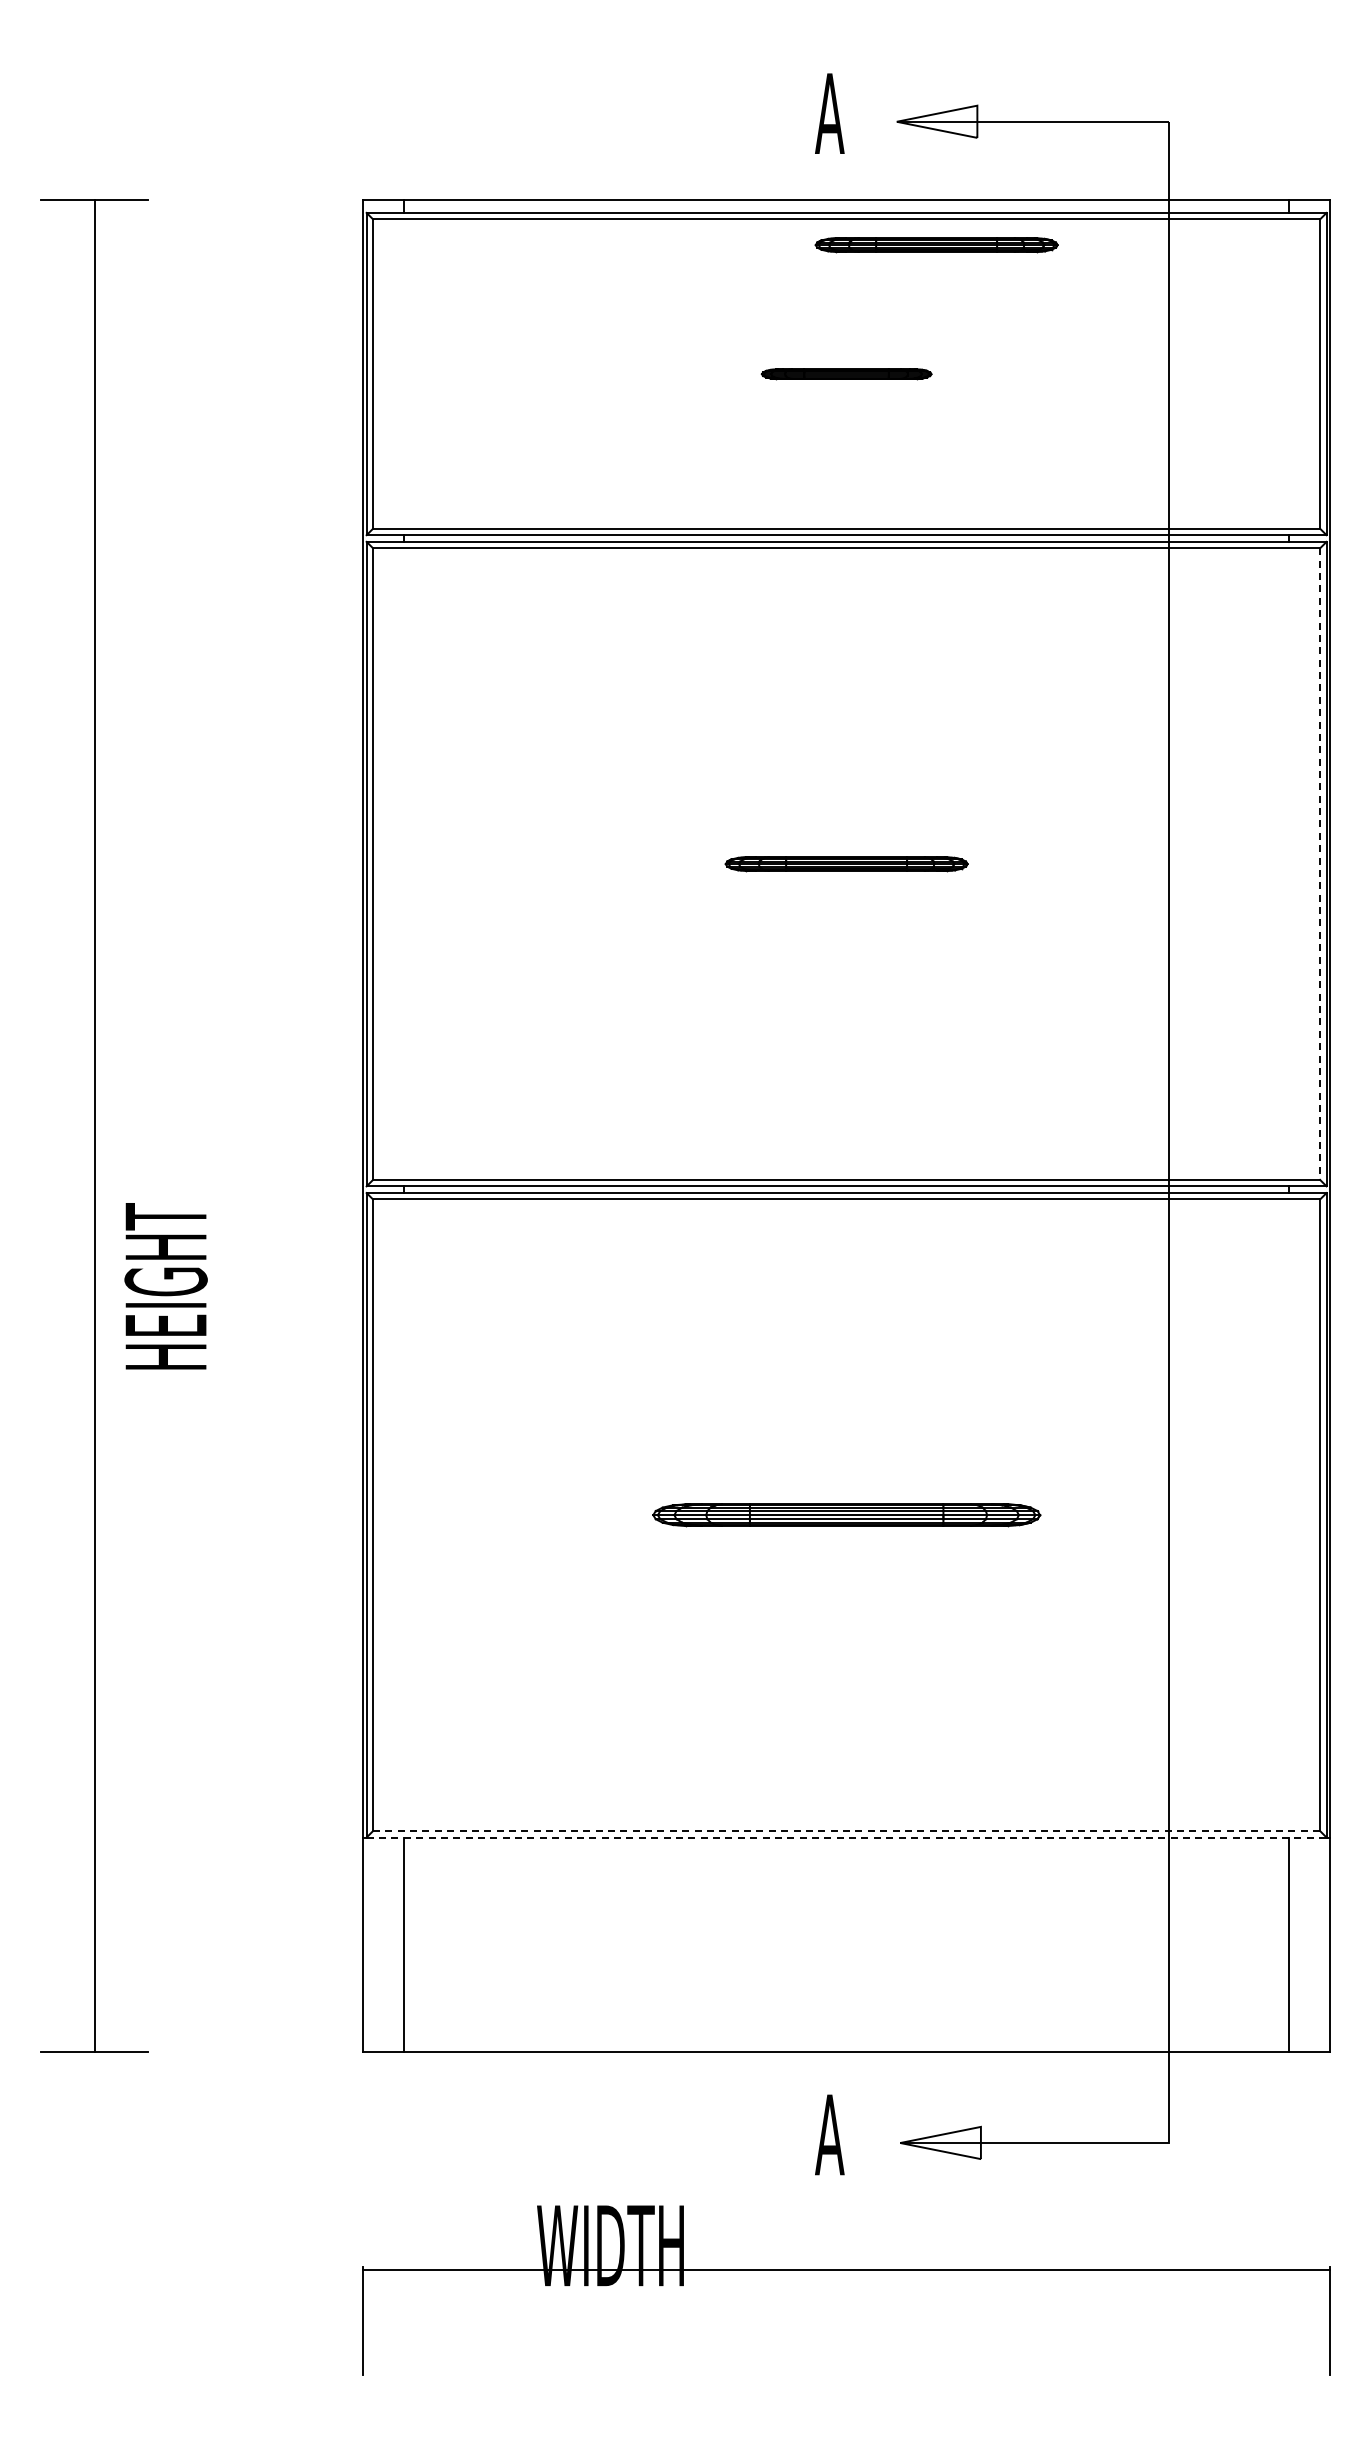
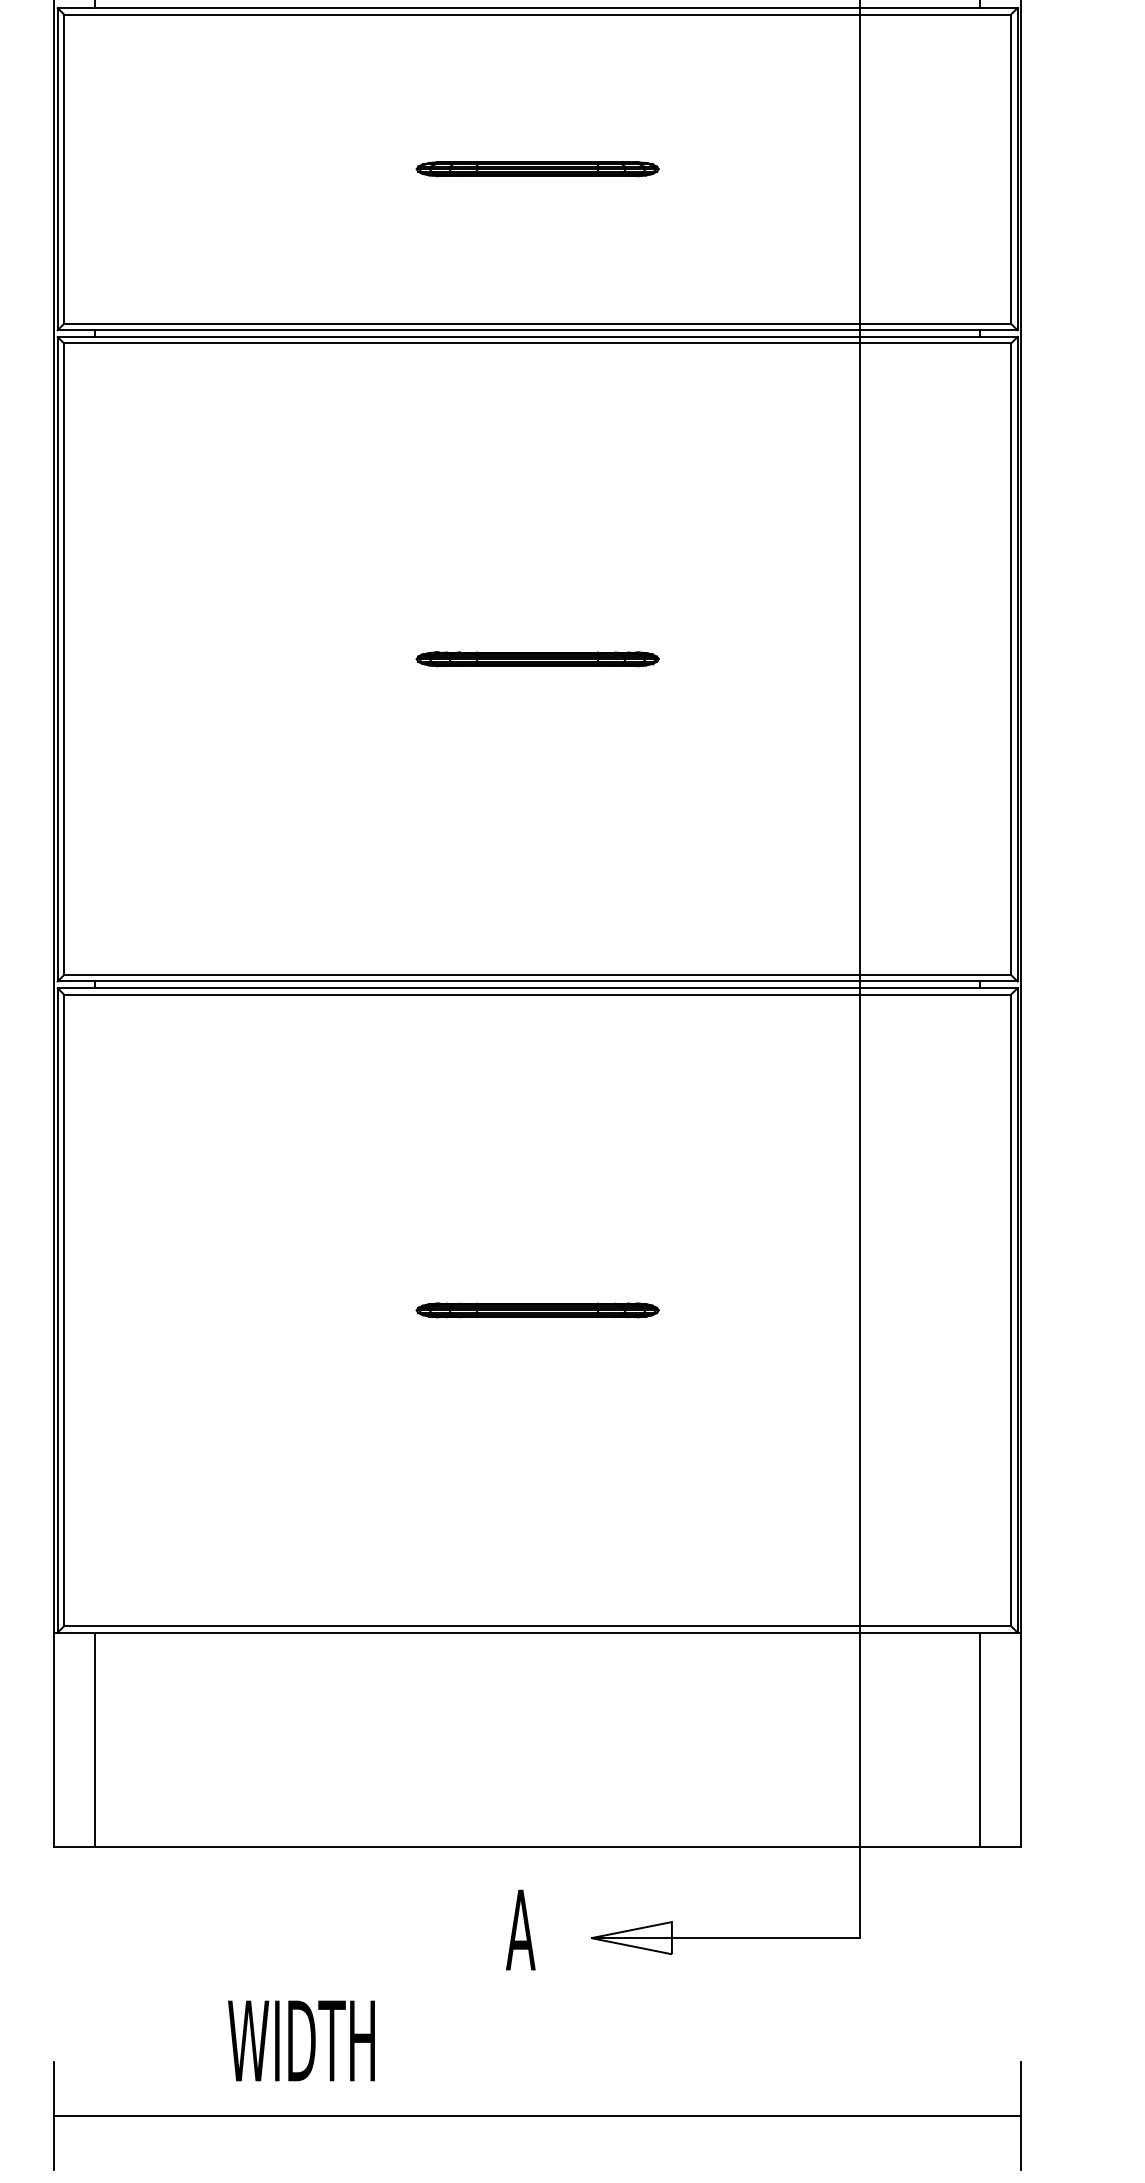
part: (936, 245) -> (627, 40), removed
part: (846, 374) -> (537, 169), size x1.43
line: (1320, 864) -> (1011, 659), dashed -> solid
part: (846, 1515) -> (537, 1310), size x0.62
line: (846, 1831) -> (537, 1626), dashed -> solid
line: (846, 1837) -> (537, 1632), dashed -> solid
line: (846, 2269) -> (537, 2115), moved

